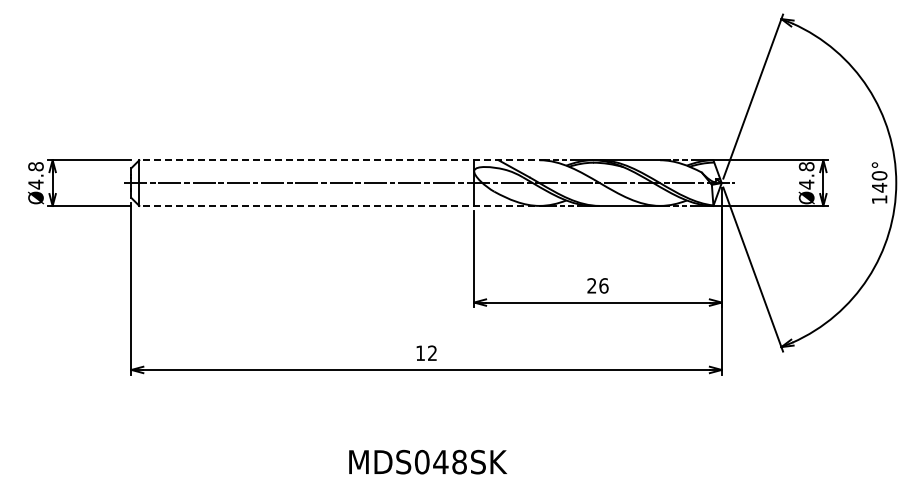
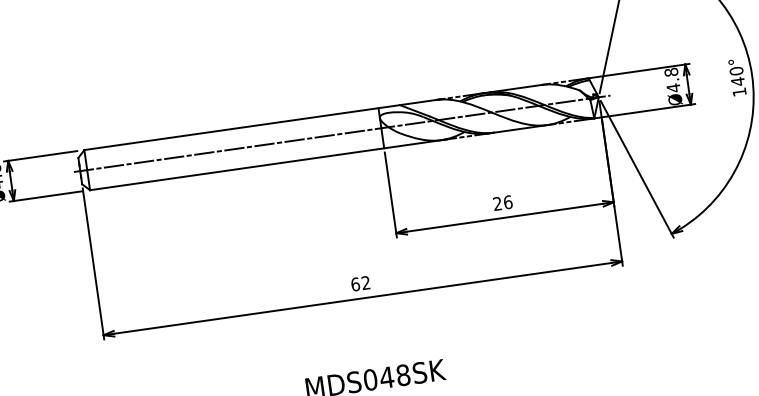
line: (341, 160) -> (261, 125), dashed -> solid
line: (341, 205) -> (267, 164), dashed -> solid
text: (420, 353) -> (355, 284), 12 -> 62

